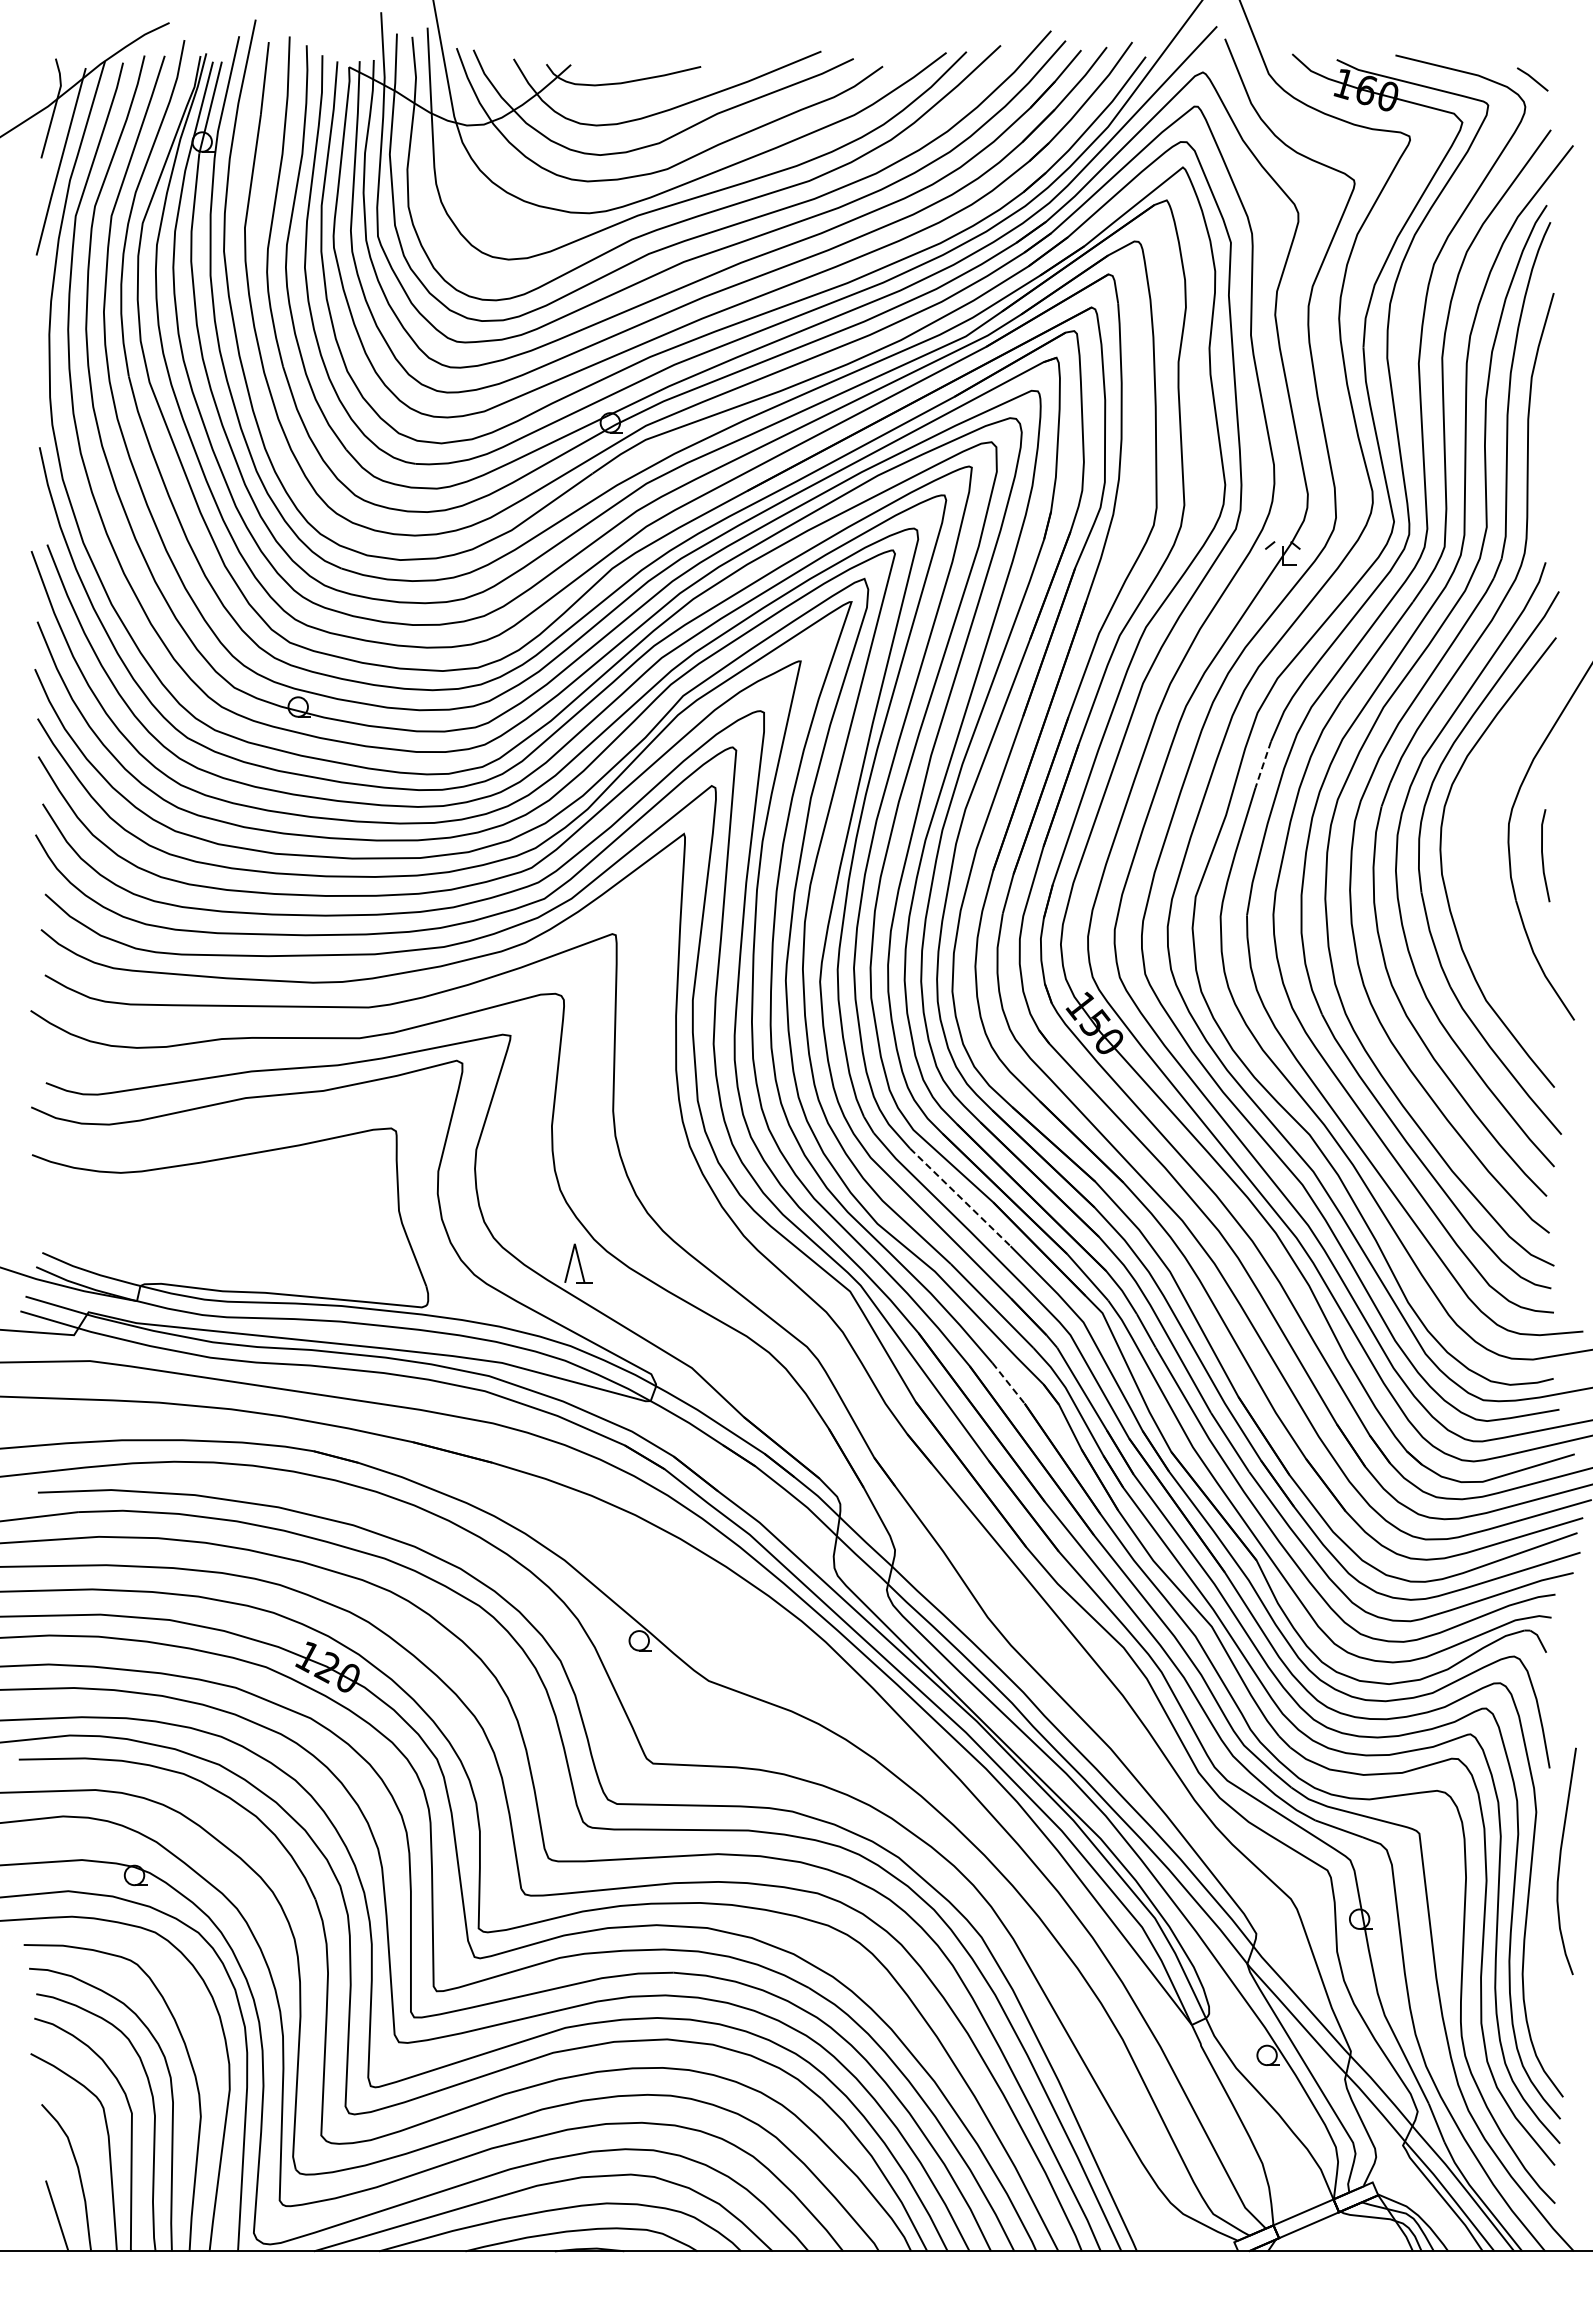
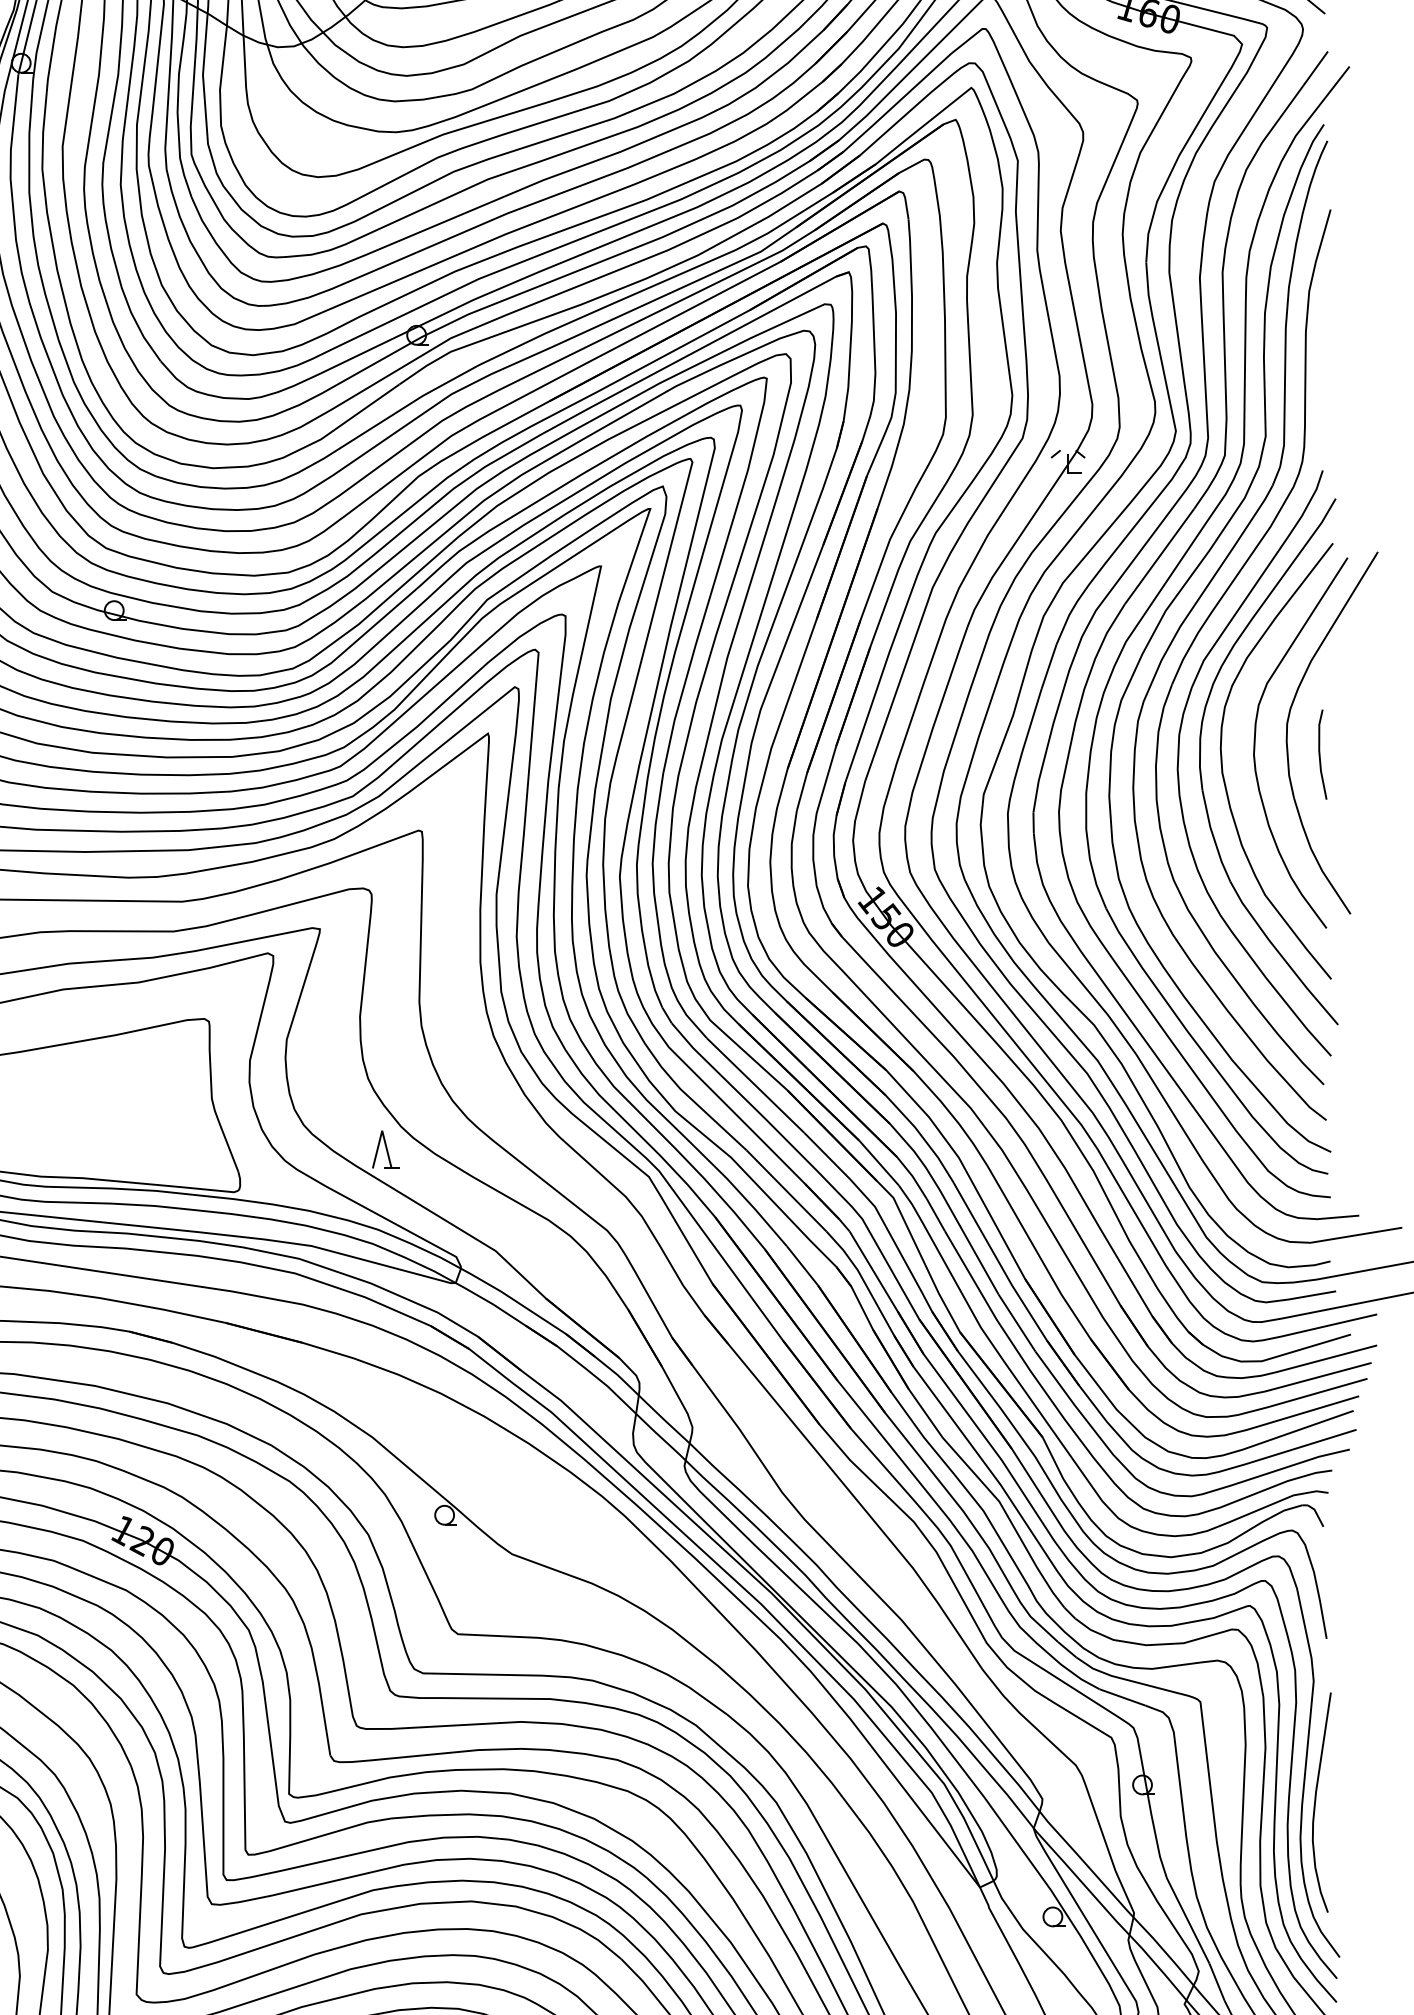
line: (1263, 765) -> (1049, 667), dashed -> solid
curve: (1476, 843) -> (1255, 742), added
line: (960, 1197) -> (755, 1085), dashed -> solid
line: (1008, 1383) -> (802, 1265), dashed -> solid
curve: (1560, 1861) -> (1315, 1802), moved

